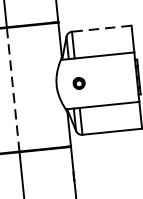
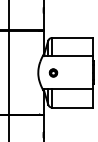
line: (100, 28) -> (71, 37), dashed -> solid
line: (12, 89) -> (8, 72), dashed -> solid

